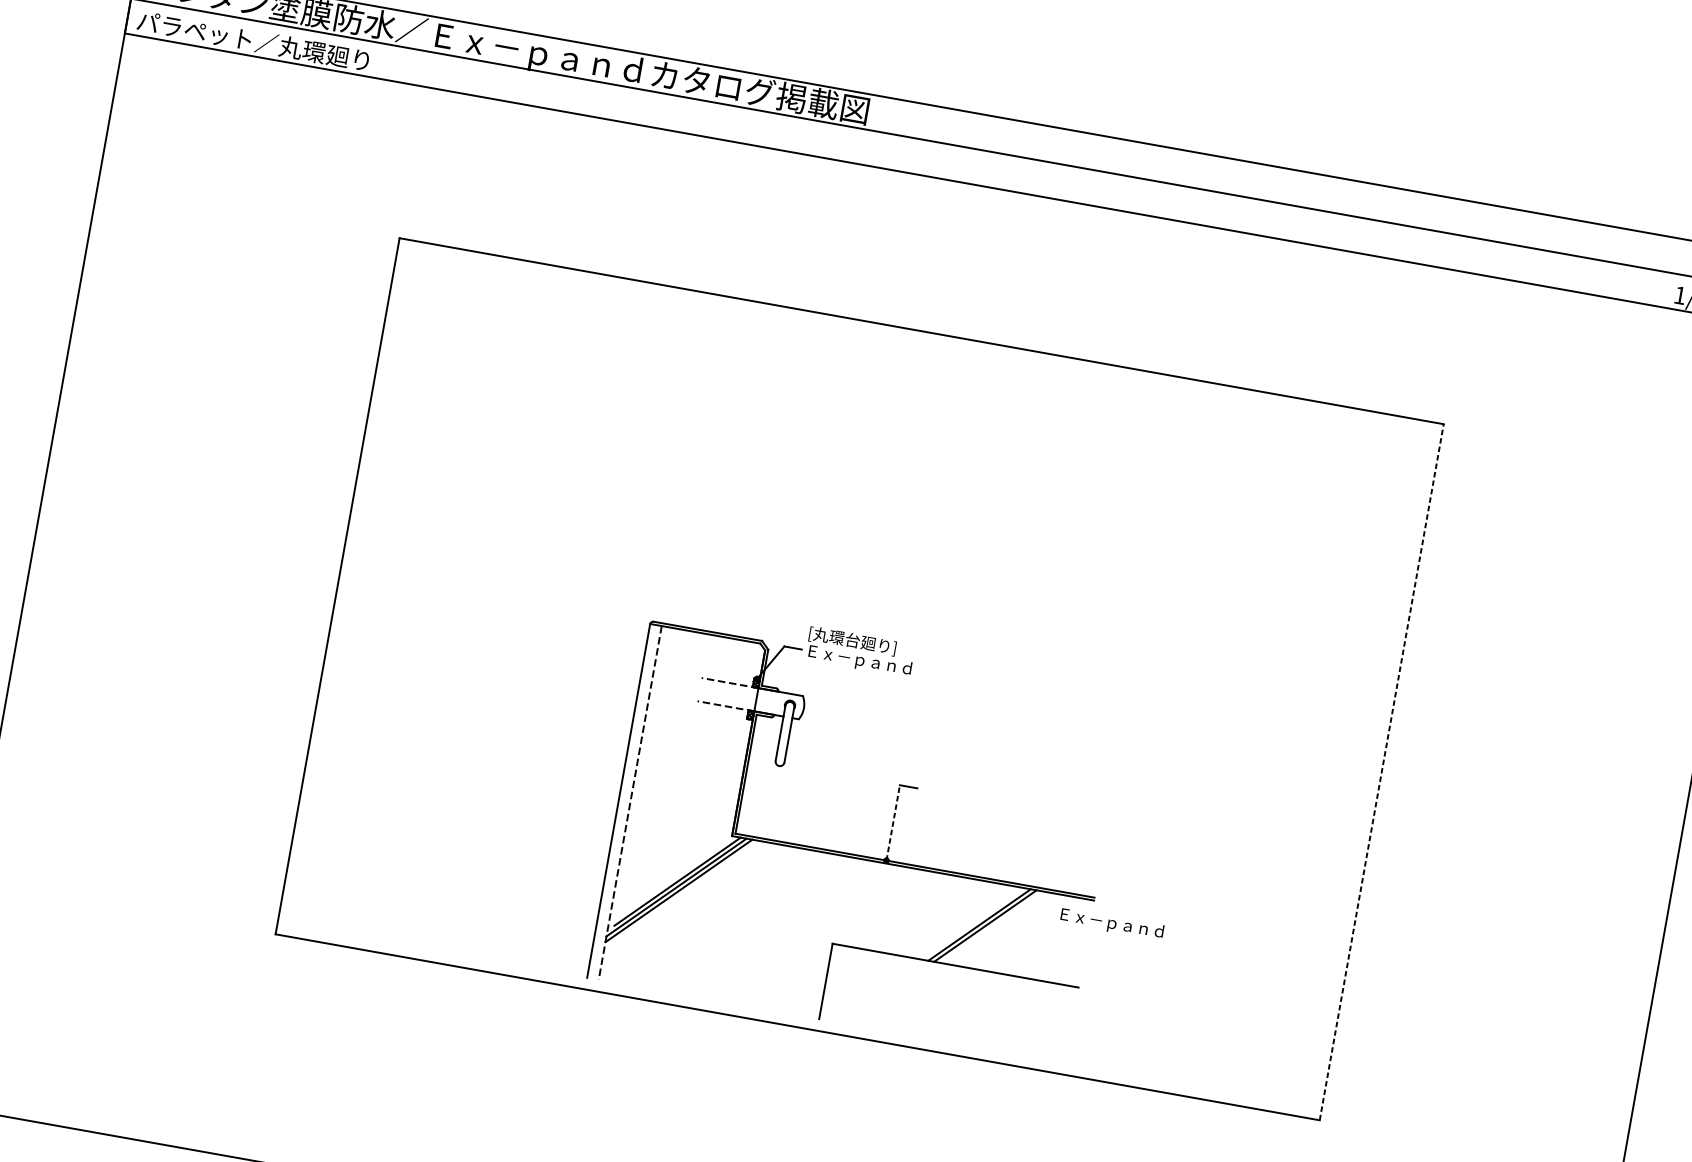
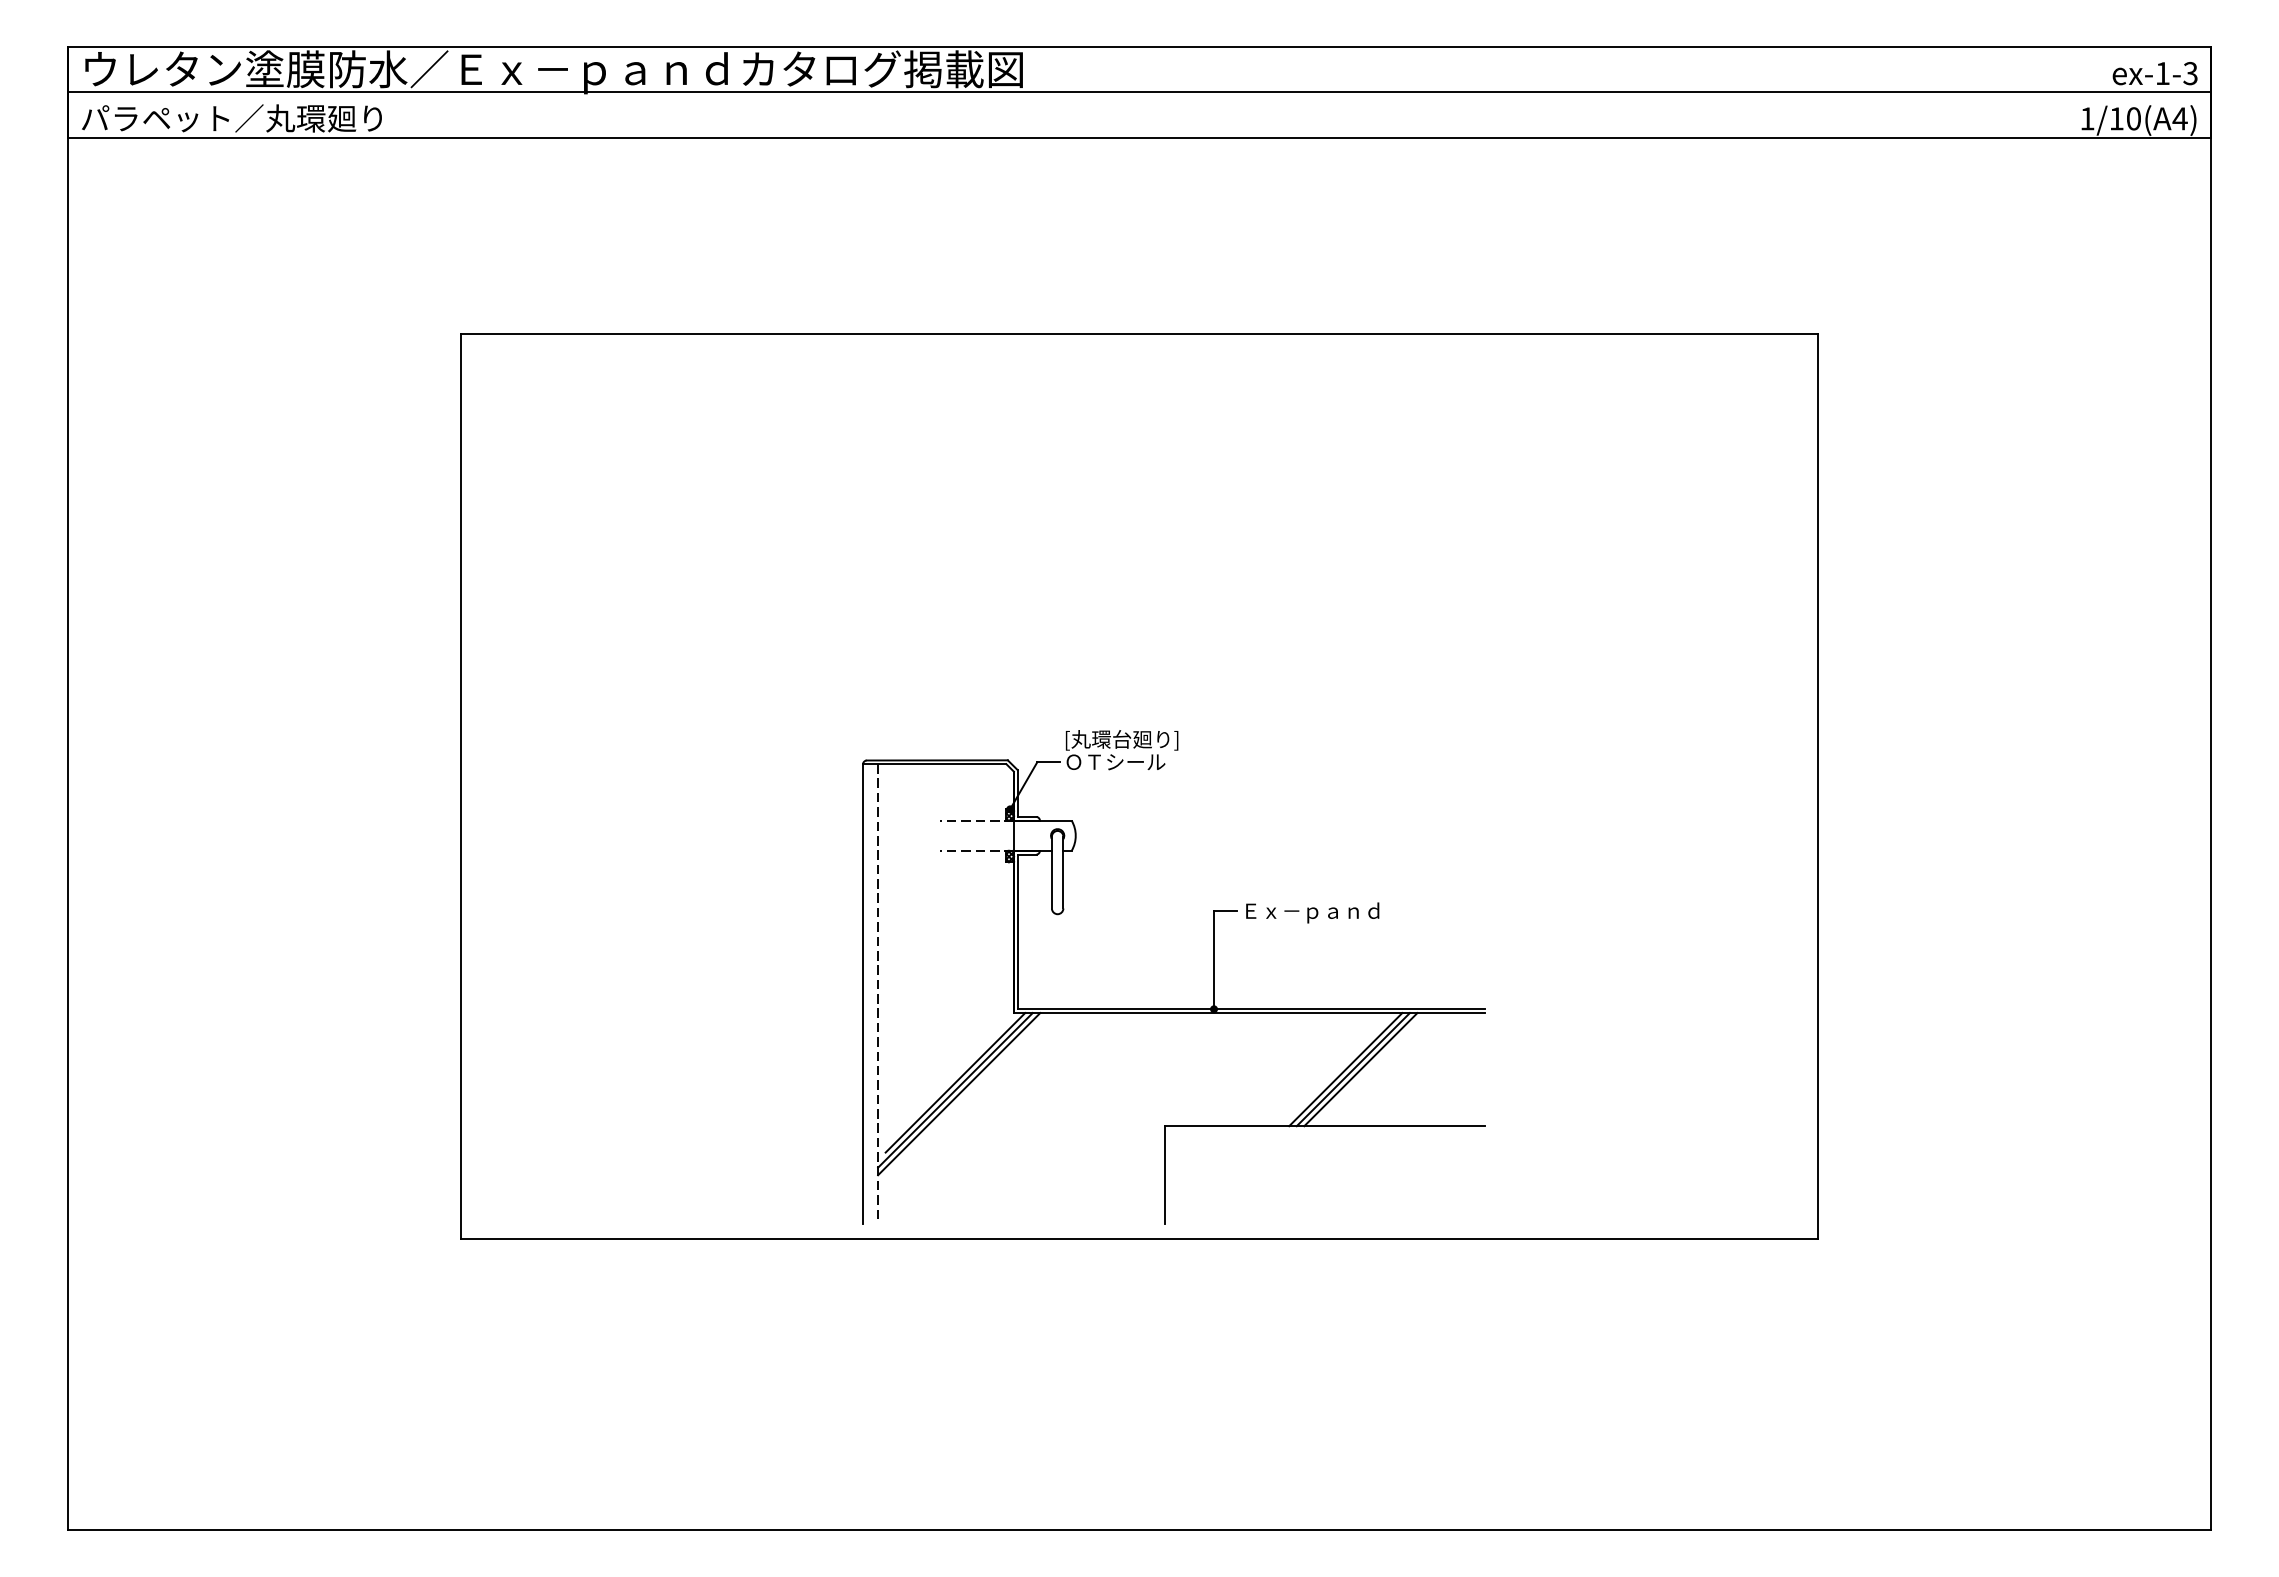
text: (859, 660) -> (1134, 763), Ｅｘ－ｐａｎｄ -> ＯＴシール
line: (1381, 772) -> (1818, 786), dashed -> solid
line: (893, 823) -> (1214, 960), dashed -> solid
text: (1112, 923) -> (1312, 912), moved
line: (990, 926) -> (1360, 1069), added

